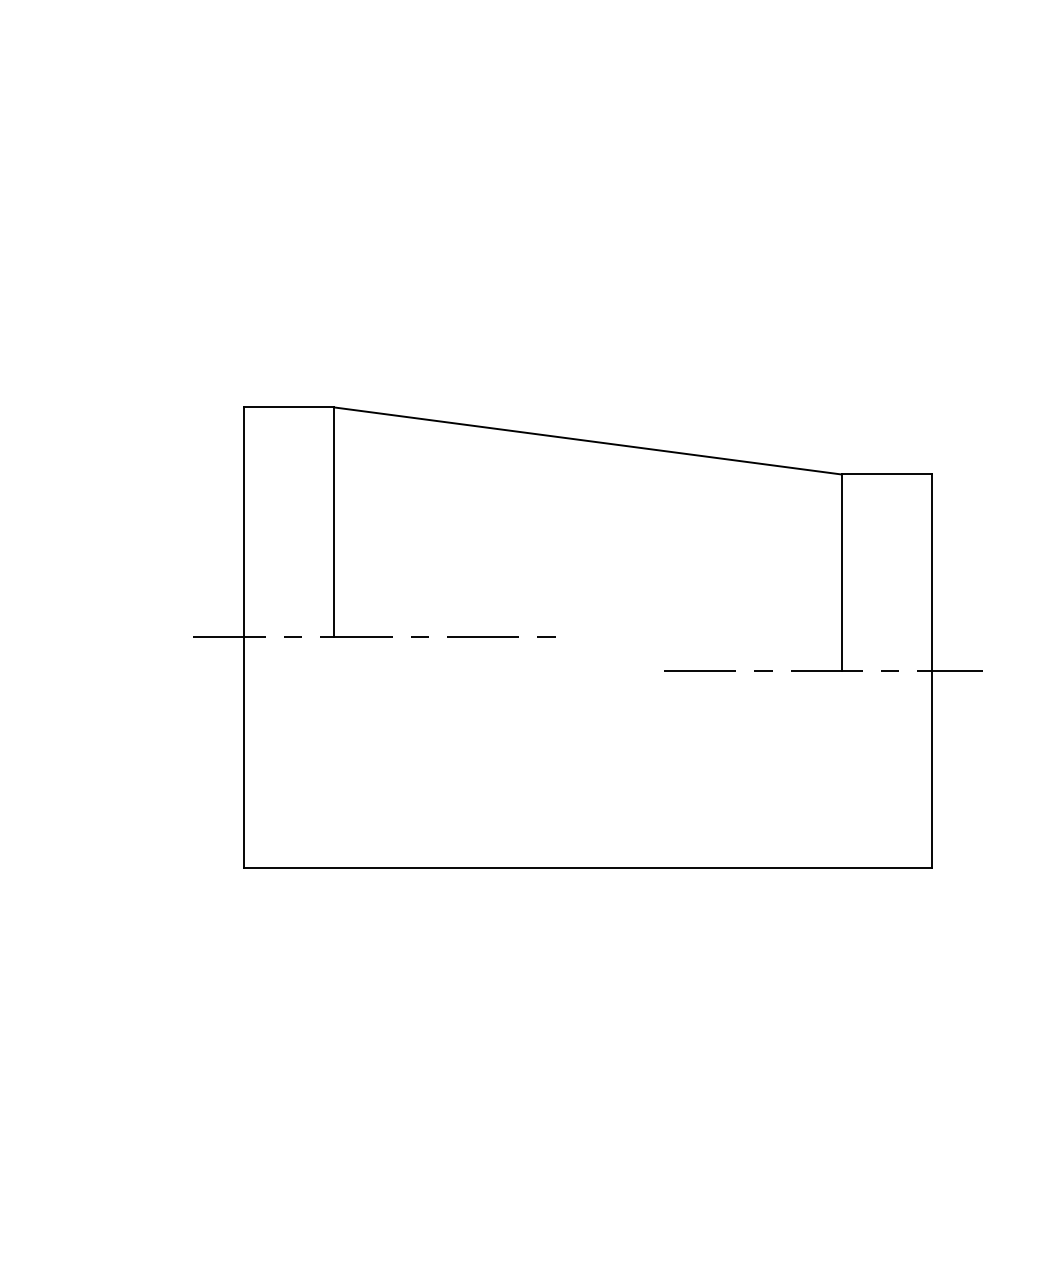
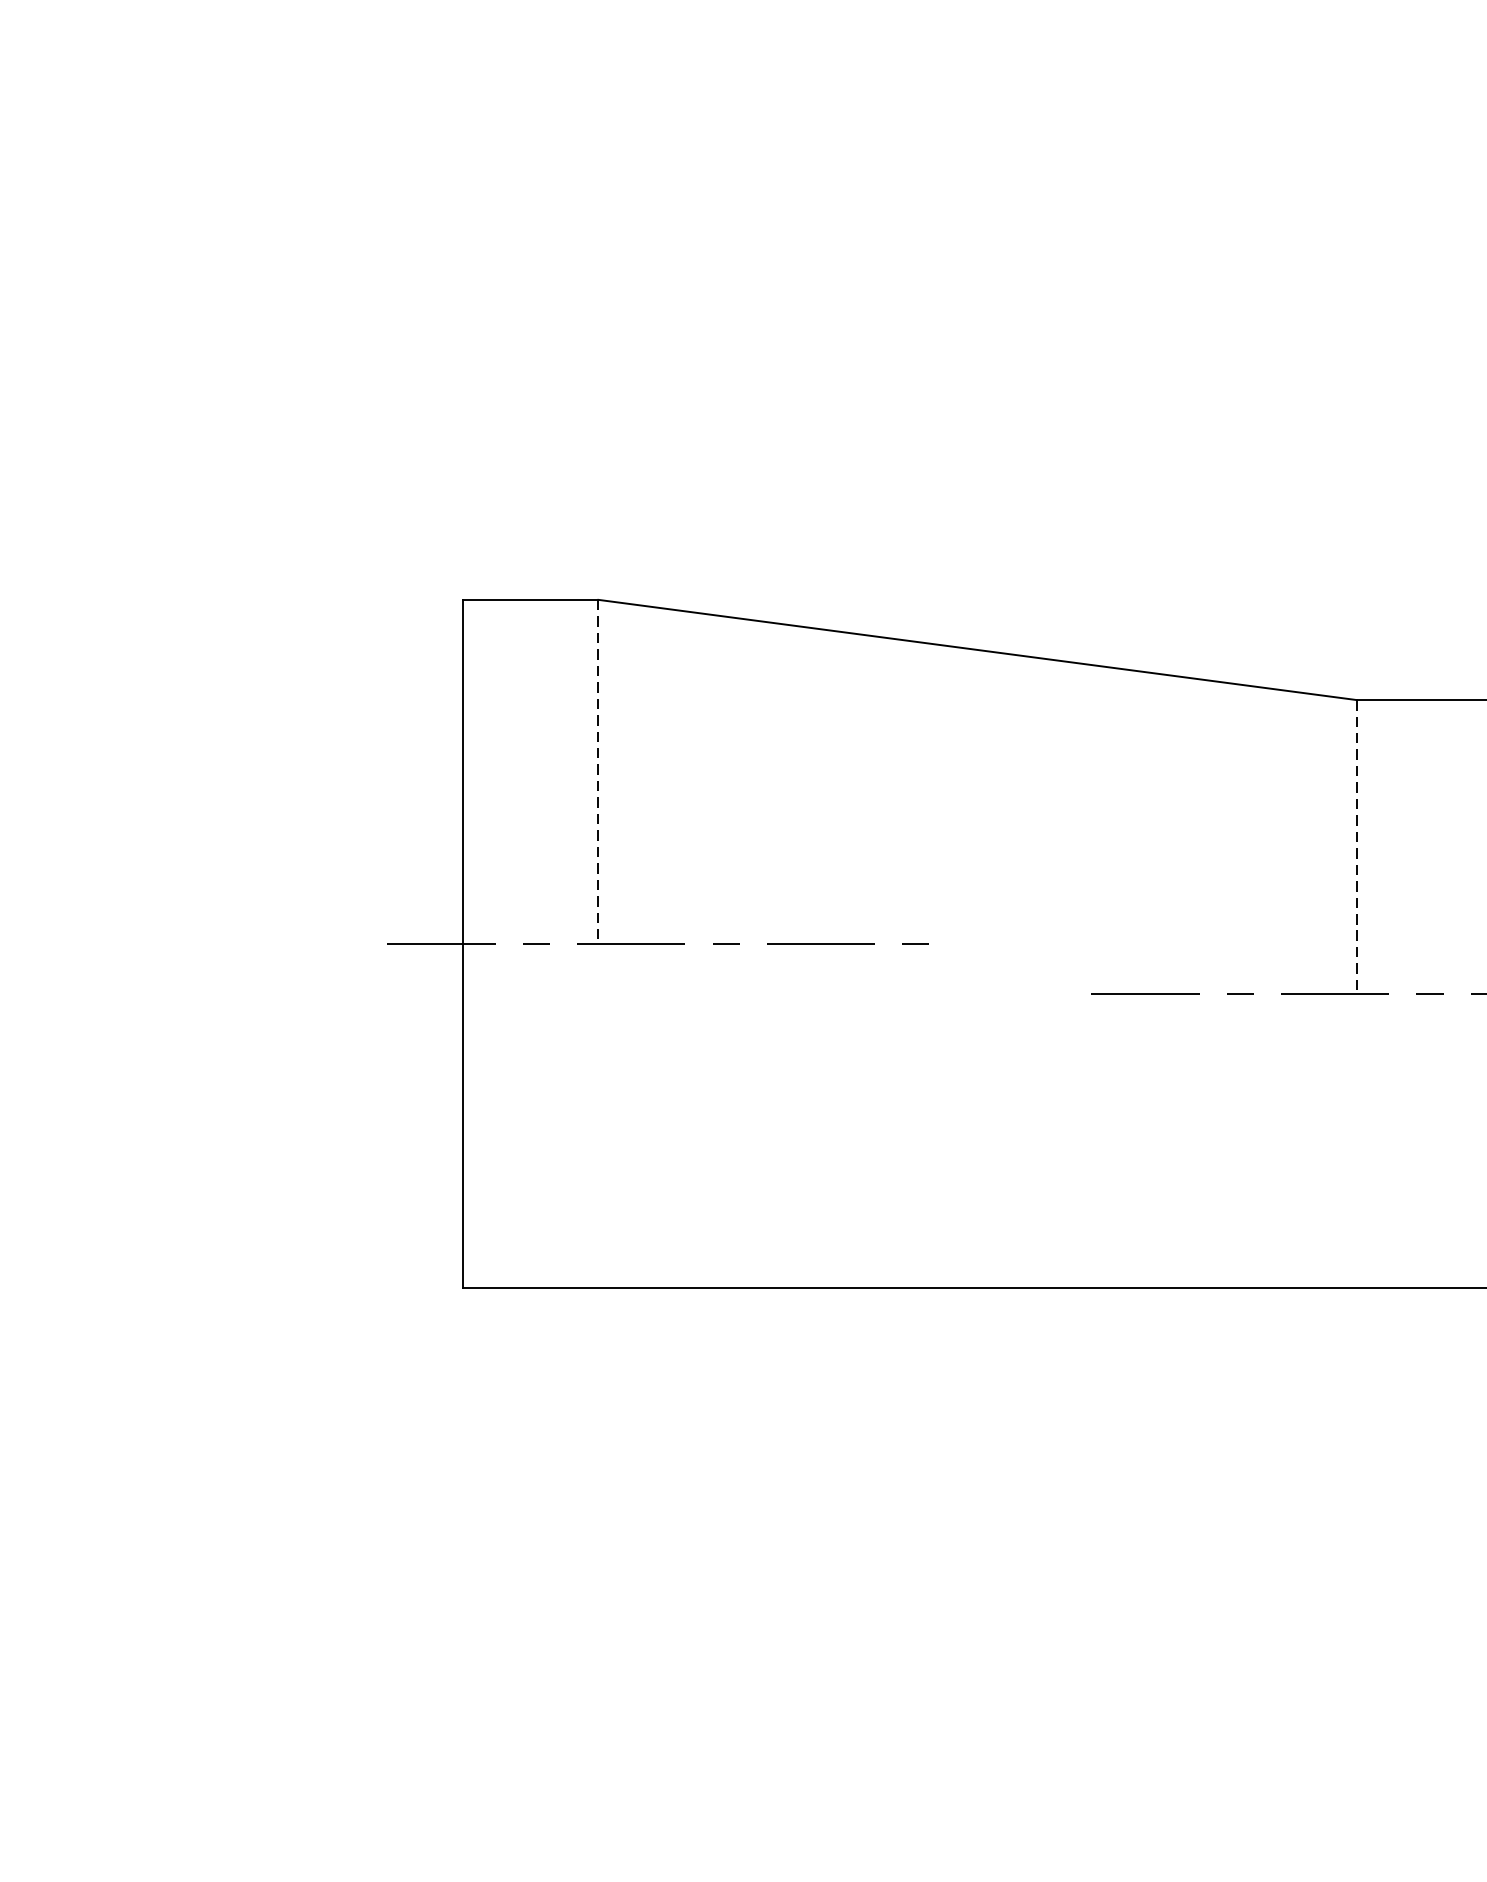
line: (334, 522) -> (598, 771), solid -> dashed
line: (841, 573) -> (1357, 848), solid -> dashed

